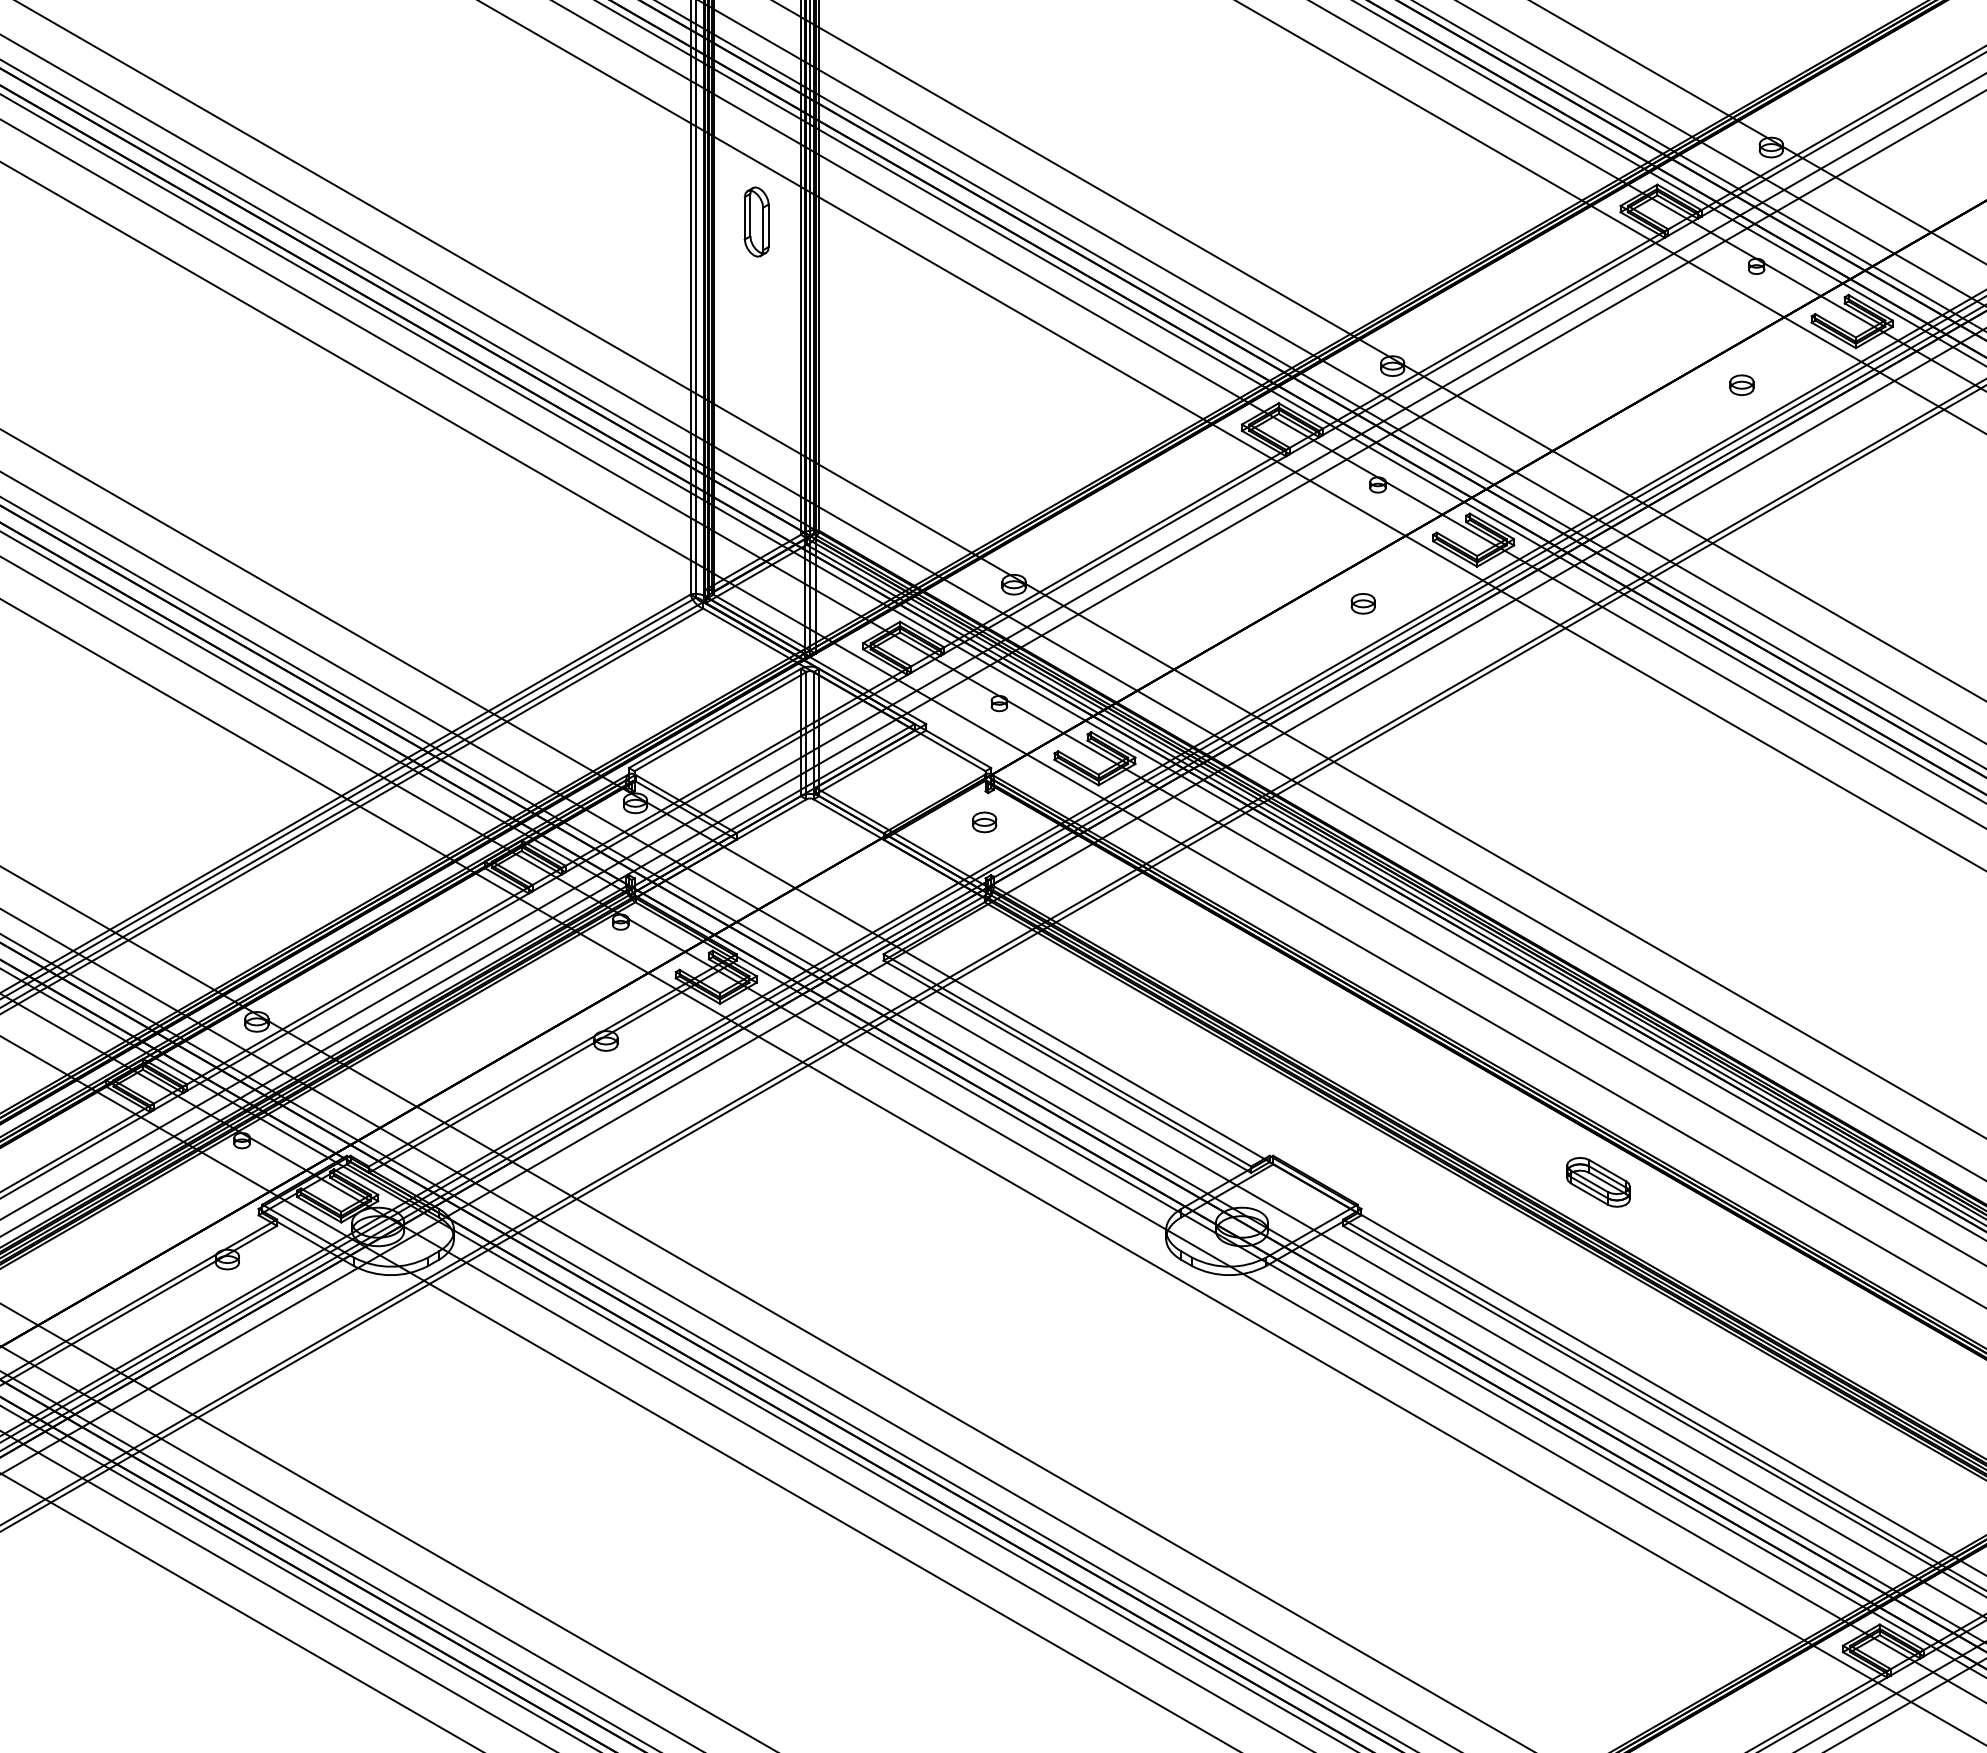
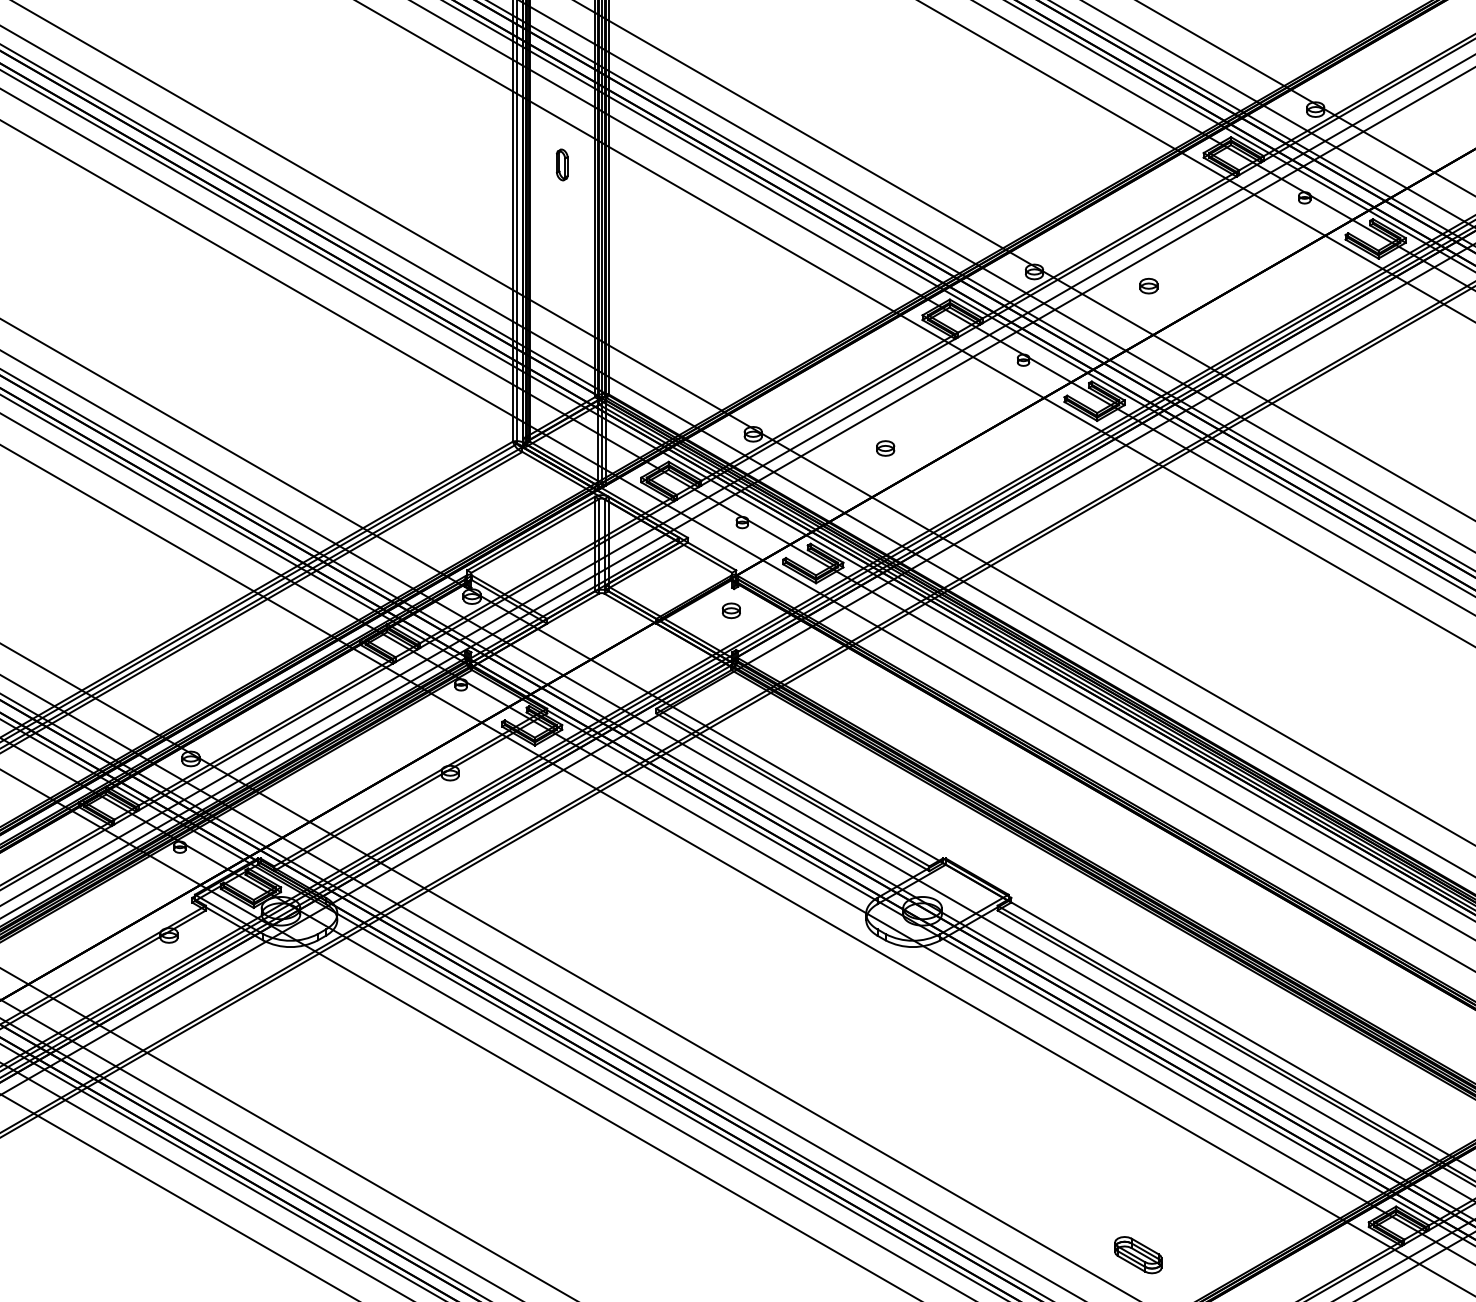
part: (757, 221) -> (562, 164), size x0.6
part: (1741, 384) -> (1148, 285), moved
part: (1363, 603) -> (885, 448), moved
part: (1598, 1182) -> (1138, 1255), moved

